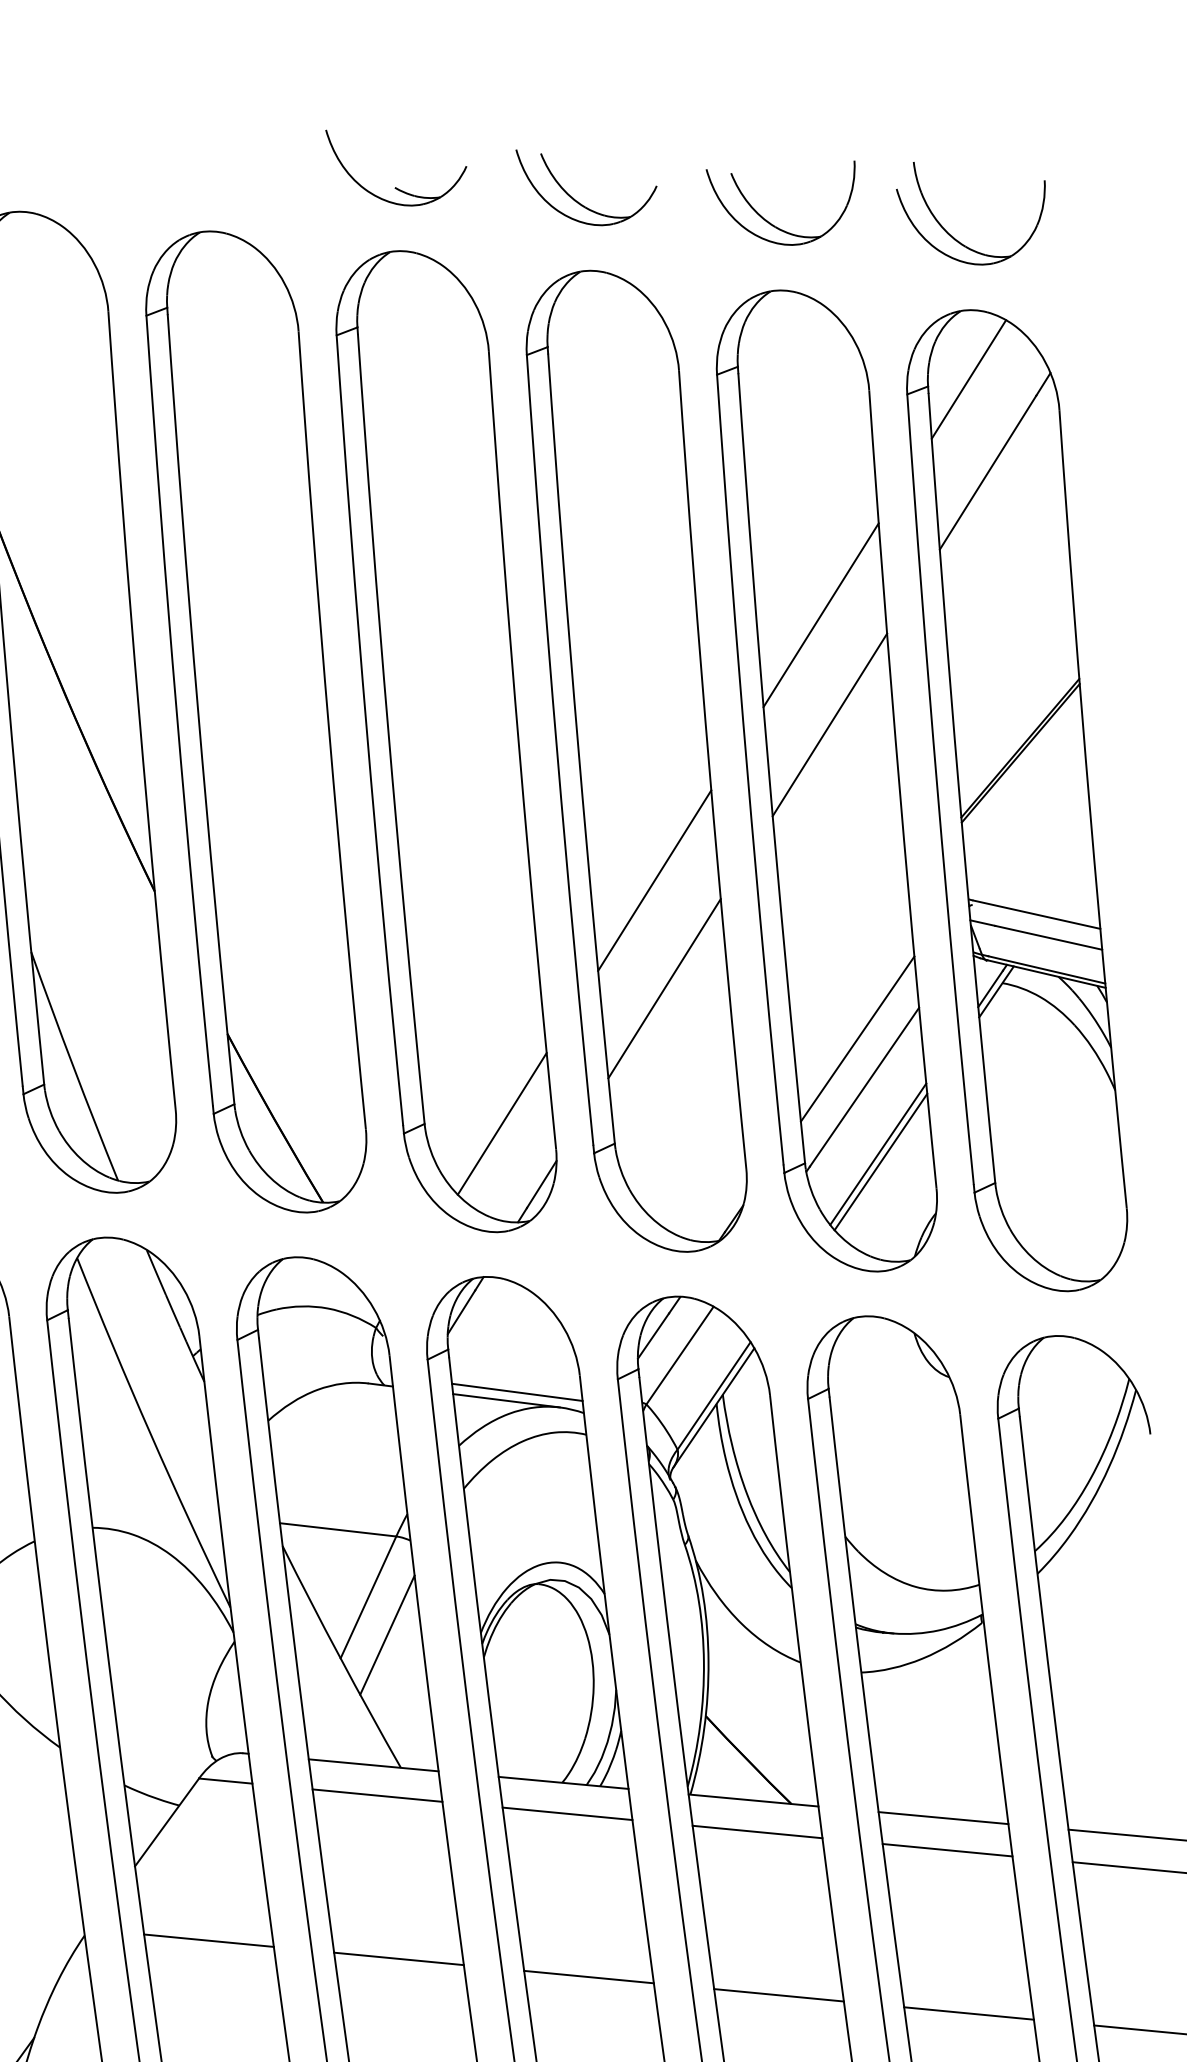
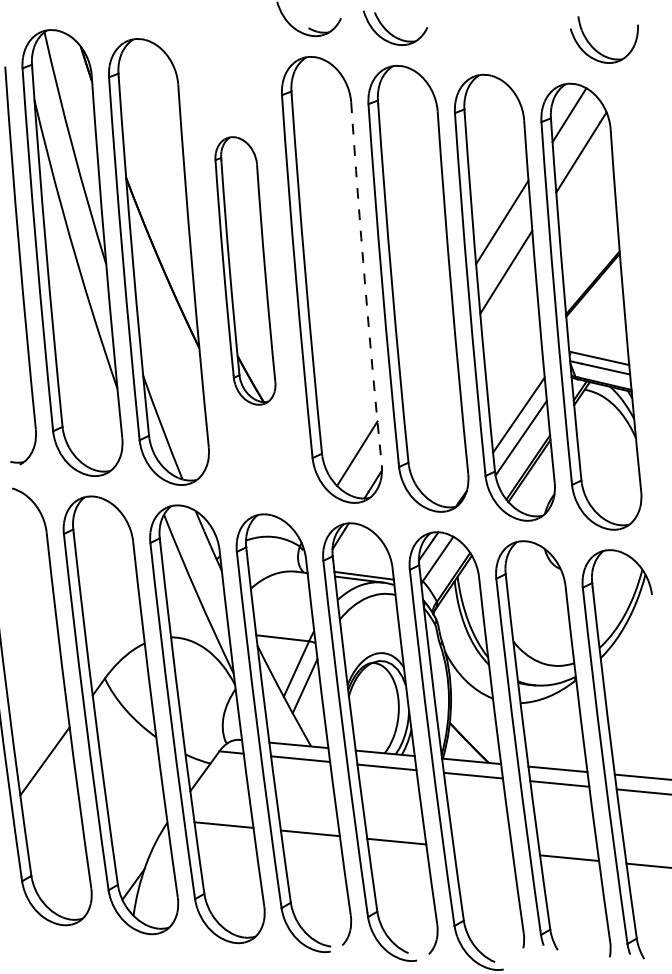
part: (768, 219) -> (478, 42), removed
part: (951, 232) -> (595, 48), moved
part: (256, 720) -> (245, 270), size x0.6
arc: (520, 749) -> (365, 283), solid -> dashed
line: (654, 881) -> (426, 343), removed
line: (663, 987) -> (430, 391), removed
line: (777, 1994) -> (482, 849), removed

